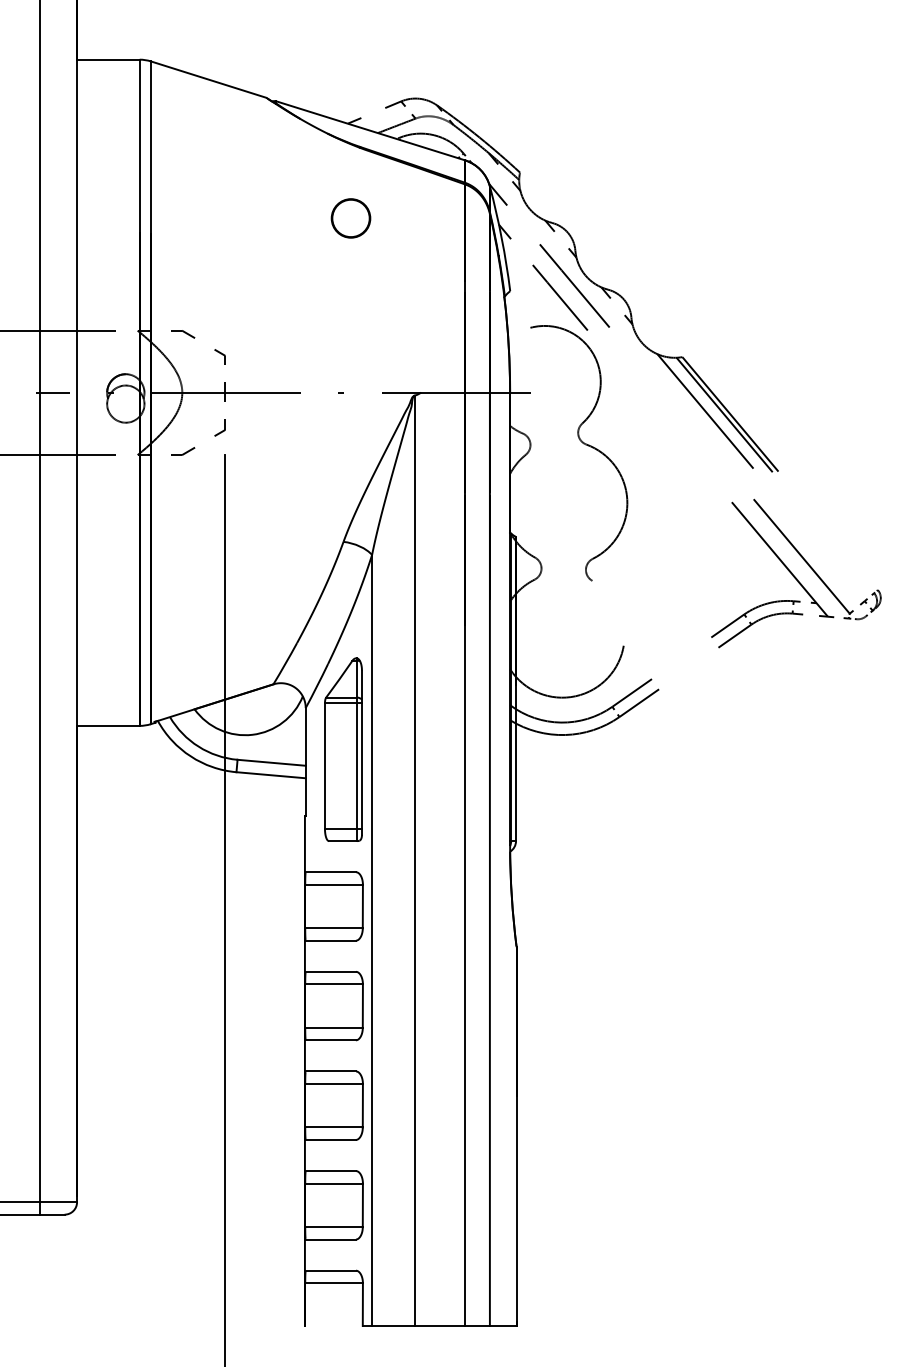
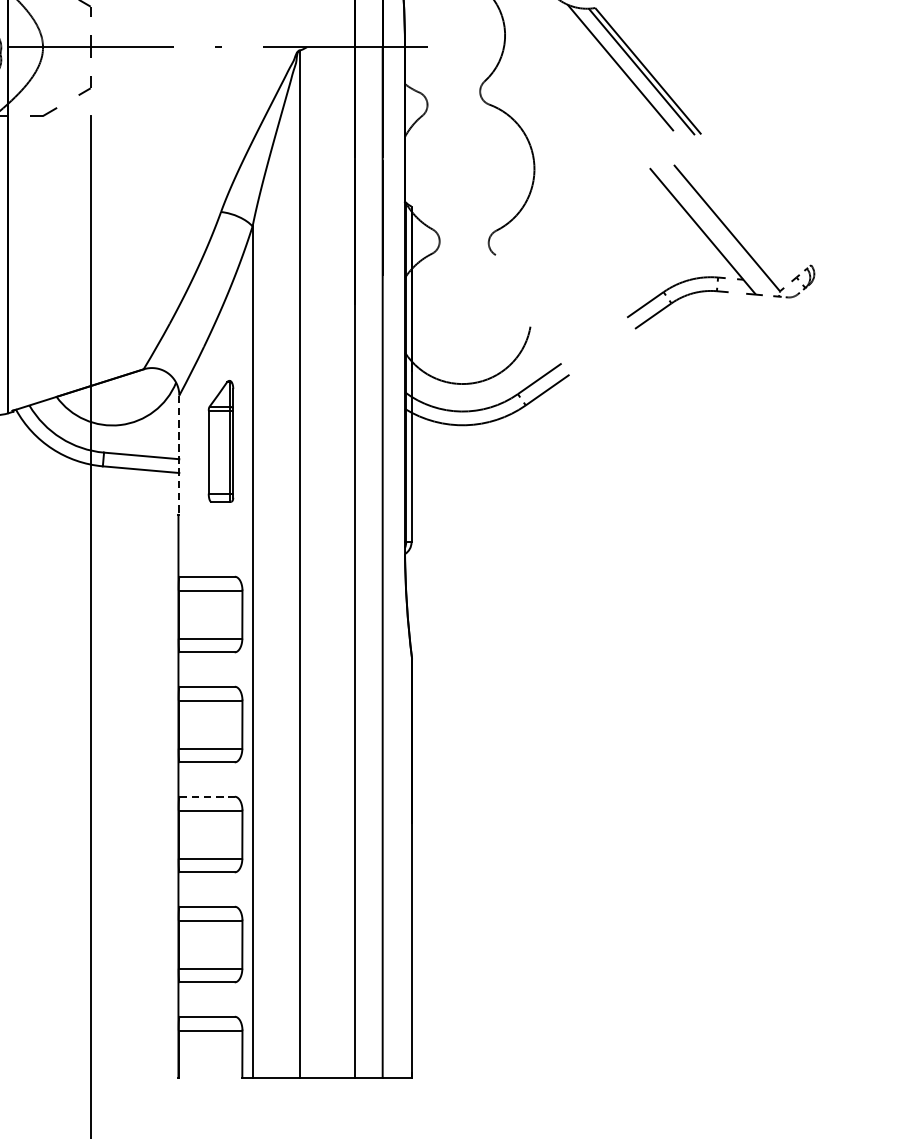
part: (343, 749) -> (221, 441), size x0.6
line: (305, 762) -> (179, 455), solid -> dashed
line: (331, 1071) -> (207, 796), solid -> dashed

